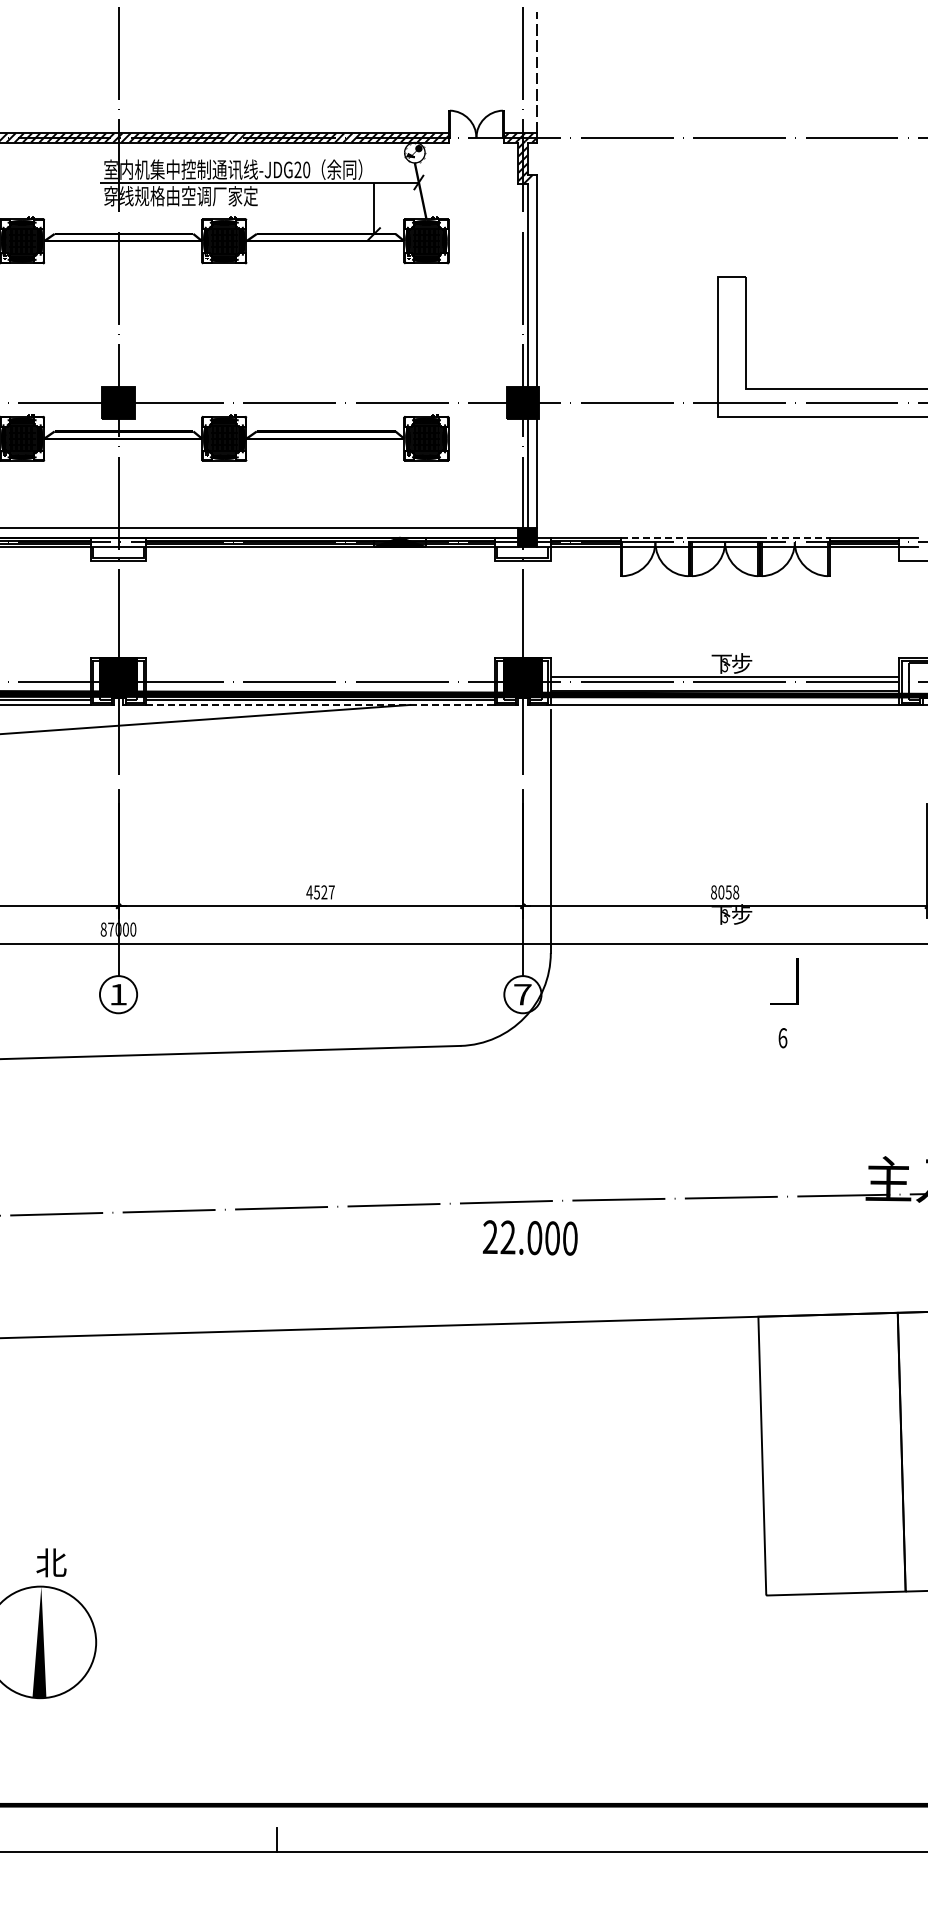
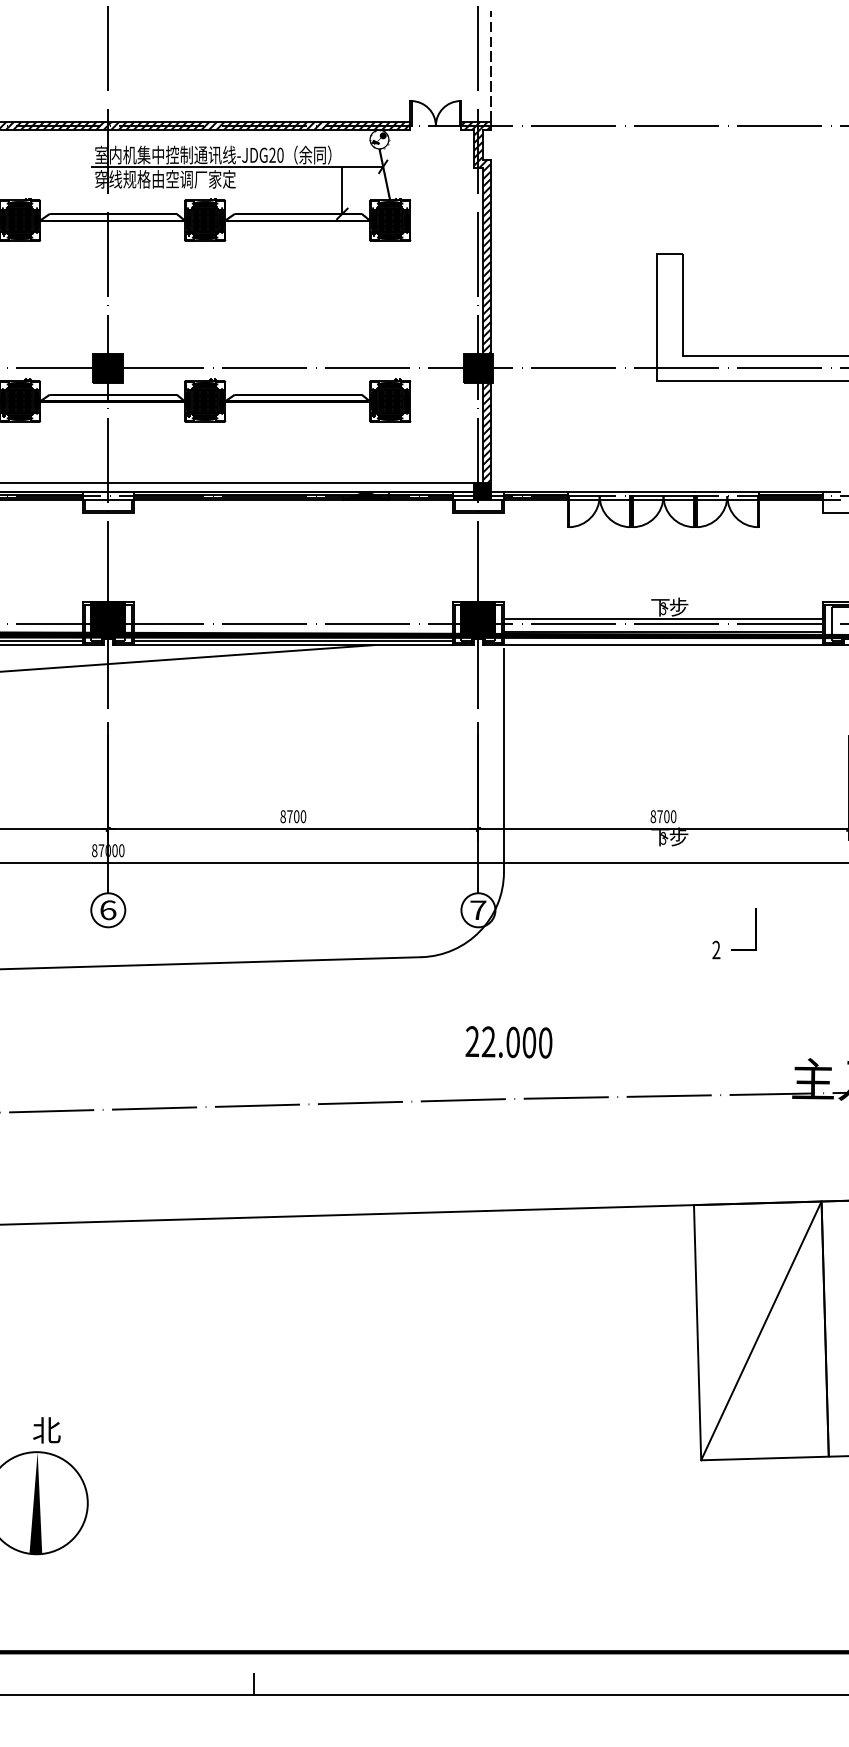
hatch: (531, 282) -> (486, 258), added
hatch: (531, 473) -> (486, 433), added
line: (655, 537) -> (599, 491), dashed -> solid
line: (794, 537) -> (727, 491), dashed -> solid
line: (321, 704) -> (294, 644), dashed -> solid
text: (320, 892) -> (293, 816), 4527 -> 8700
text: (728, 892) -> (666, 816), 8058 -> 8700
line: (796, 981) -> (755, 929), moved
text: (118, 994) -> (108, 910), 1 -> 6
text: (782, 1038) -> (716, 950), 6 -> 2
text: (529, 1237) -> (508, 1041), moved
line: (831, 1453) -> (760, 1330), added

